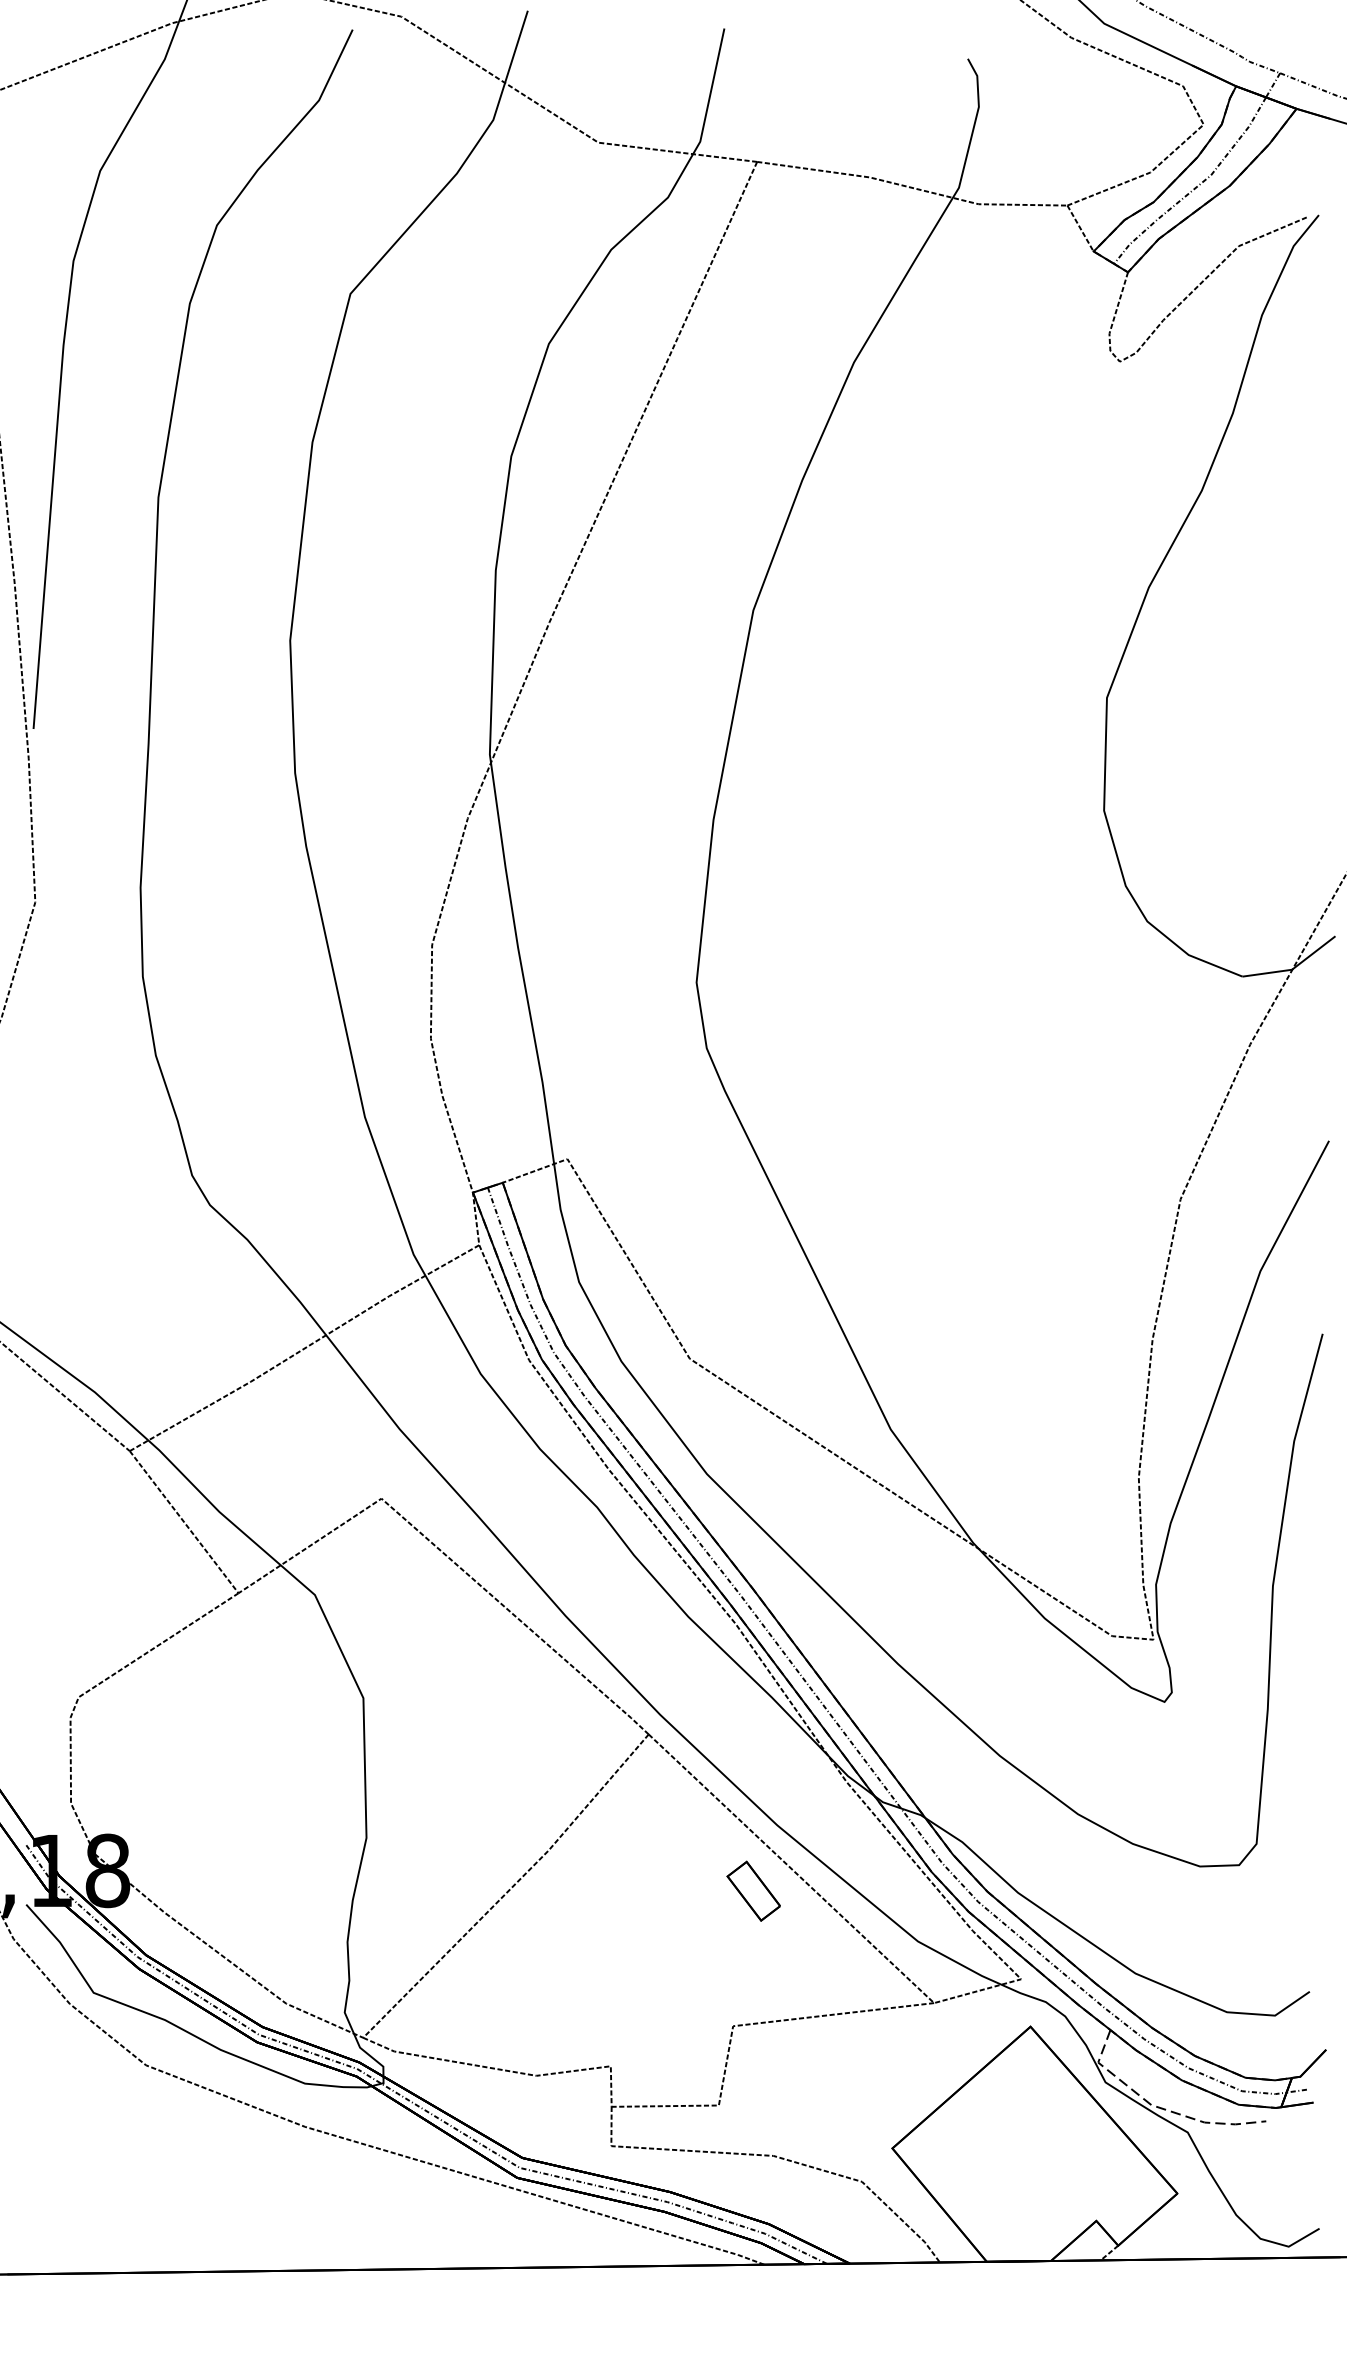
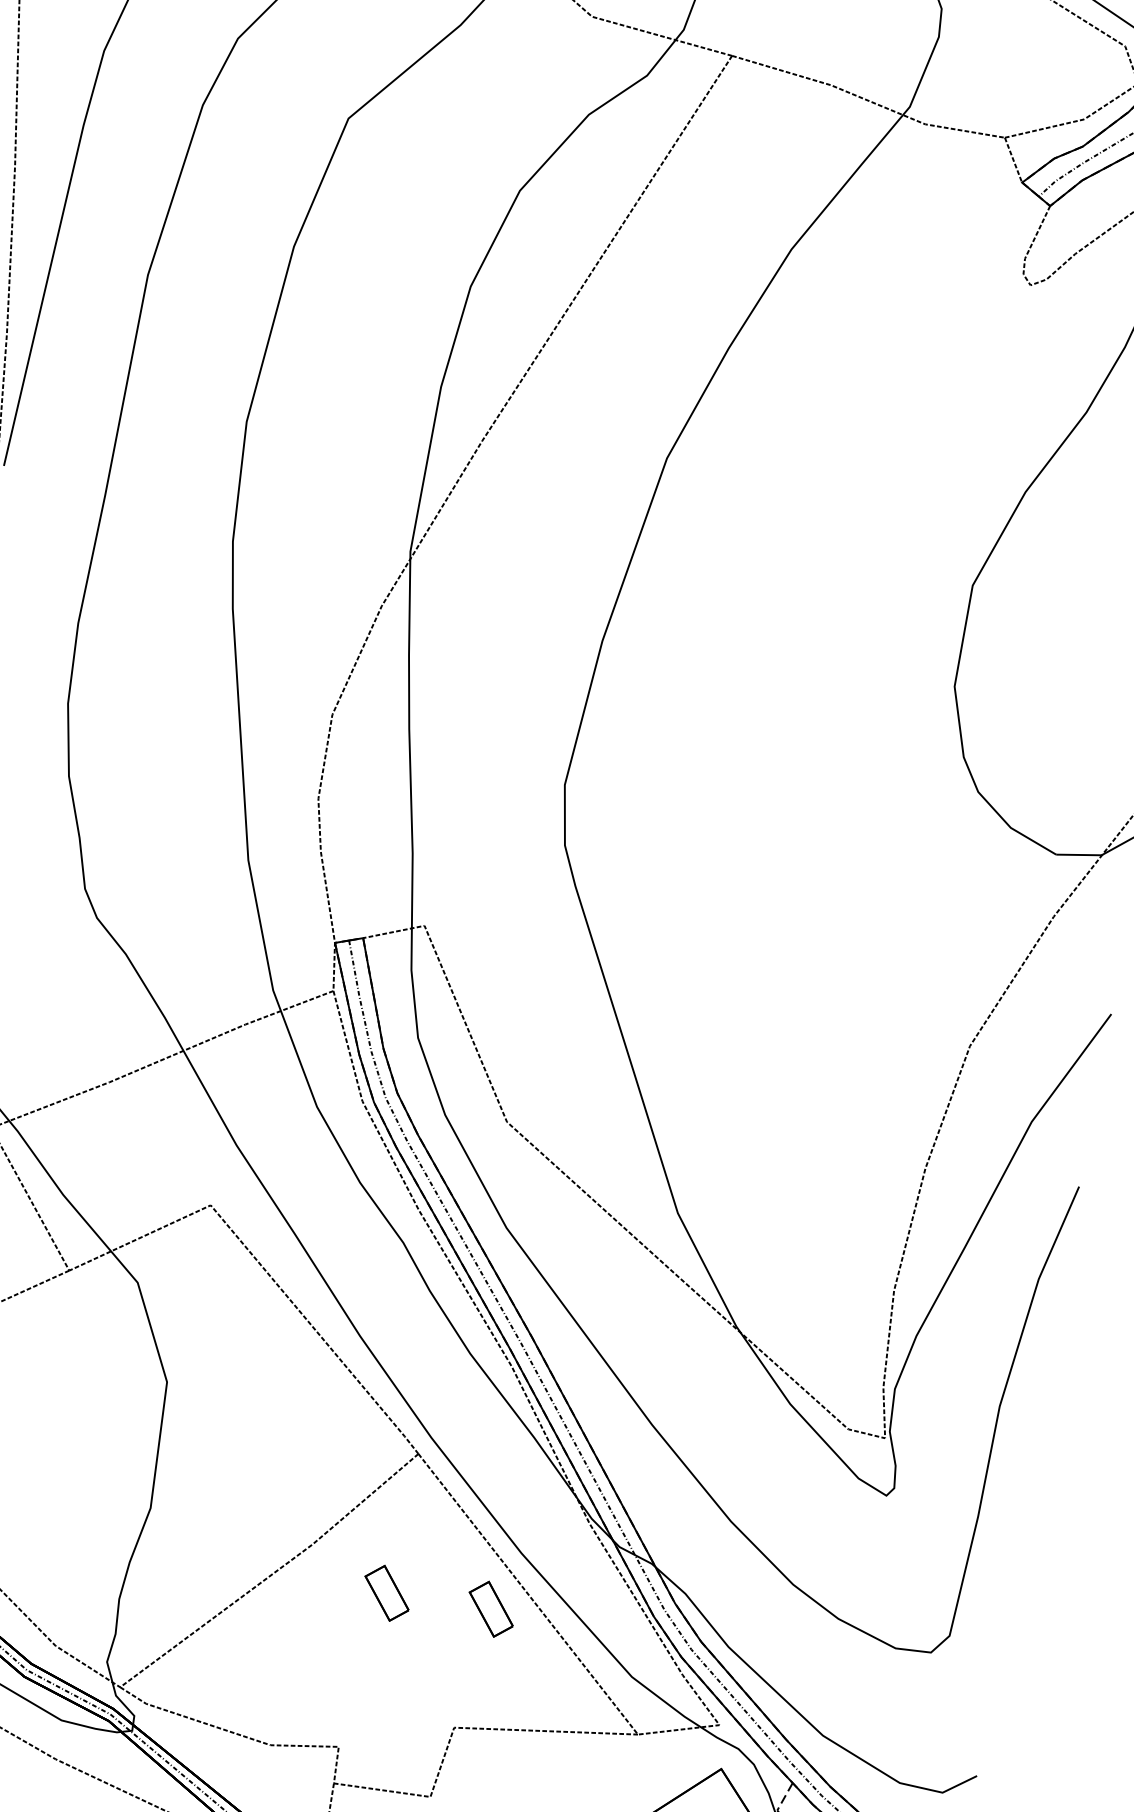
part: (637, 1890) -> (386, 1592), added

